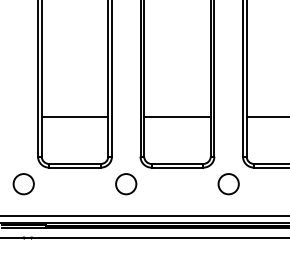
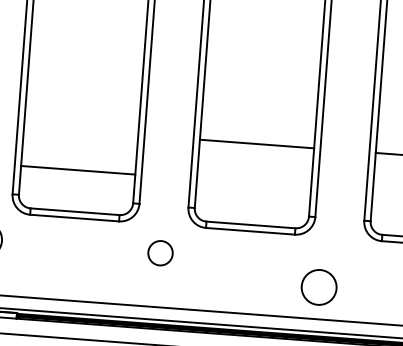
line: (74, 116) -> (77, 169), moved
circle: (126, 184) -> (160, 253), size x0.7
circle: (228, 184) -> (318, 287), moved

